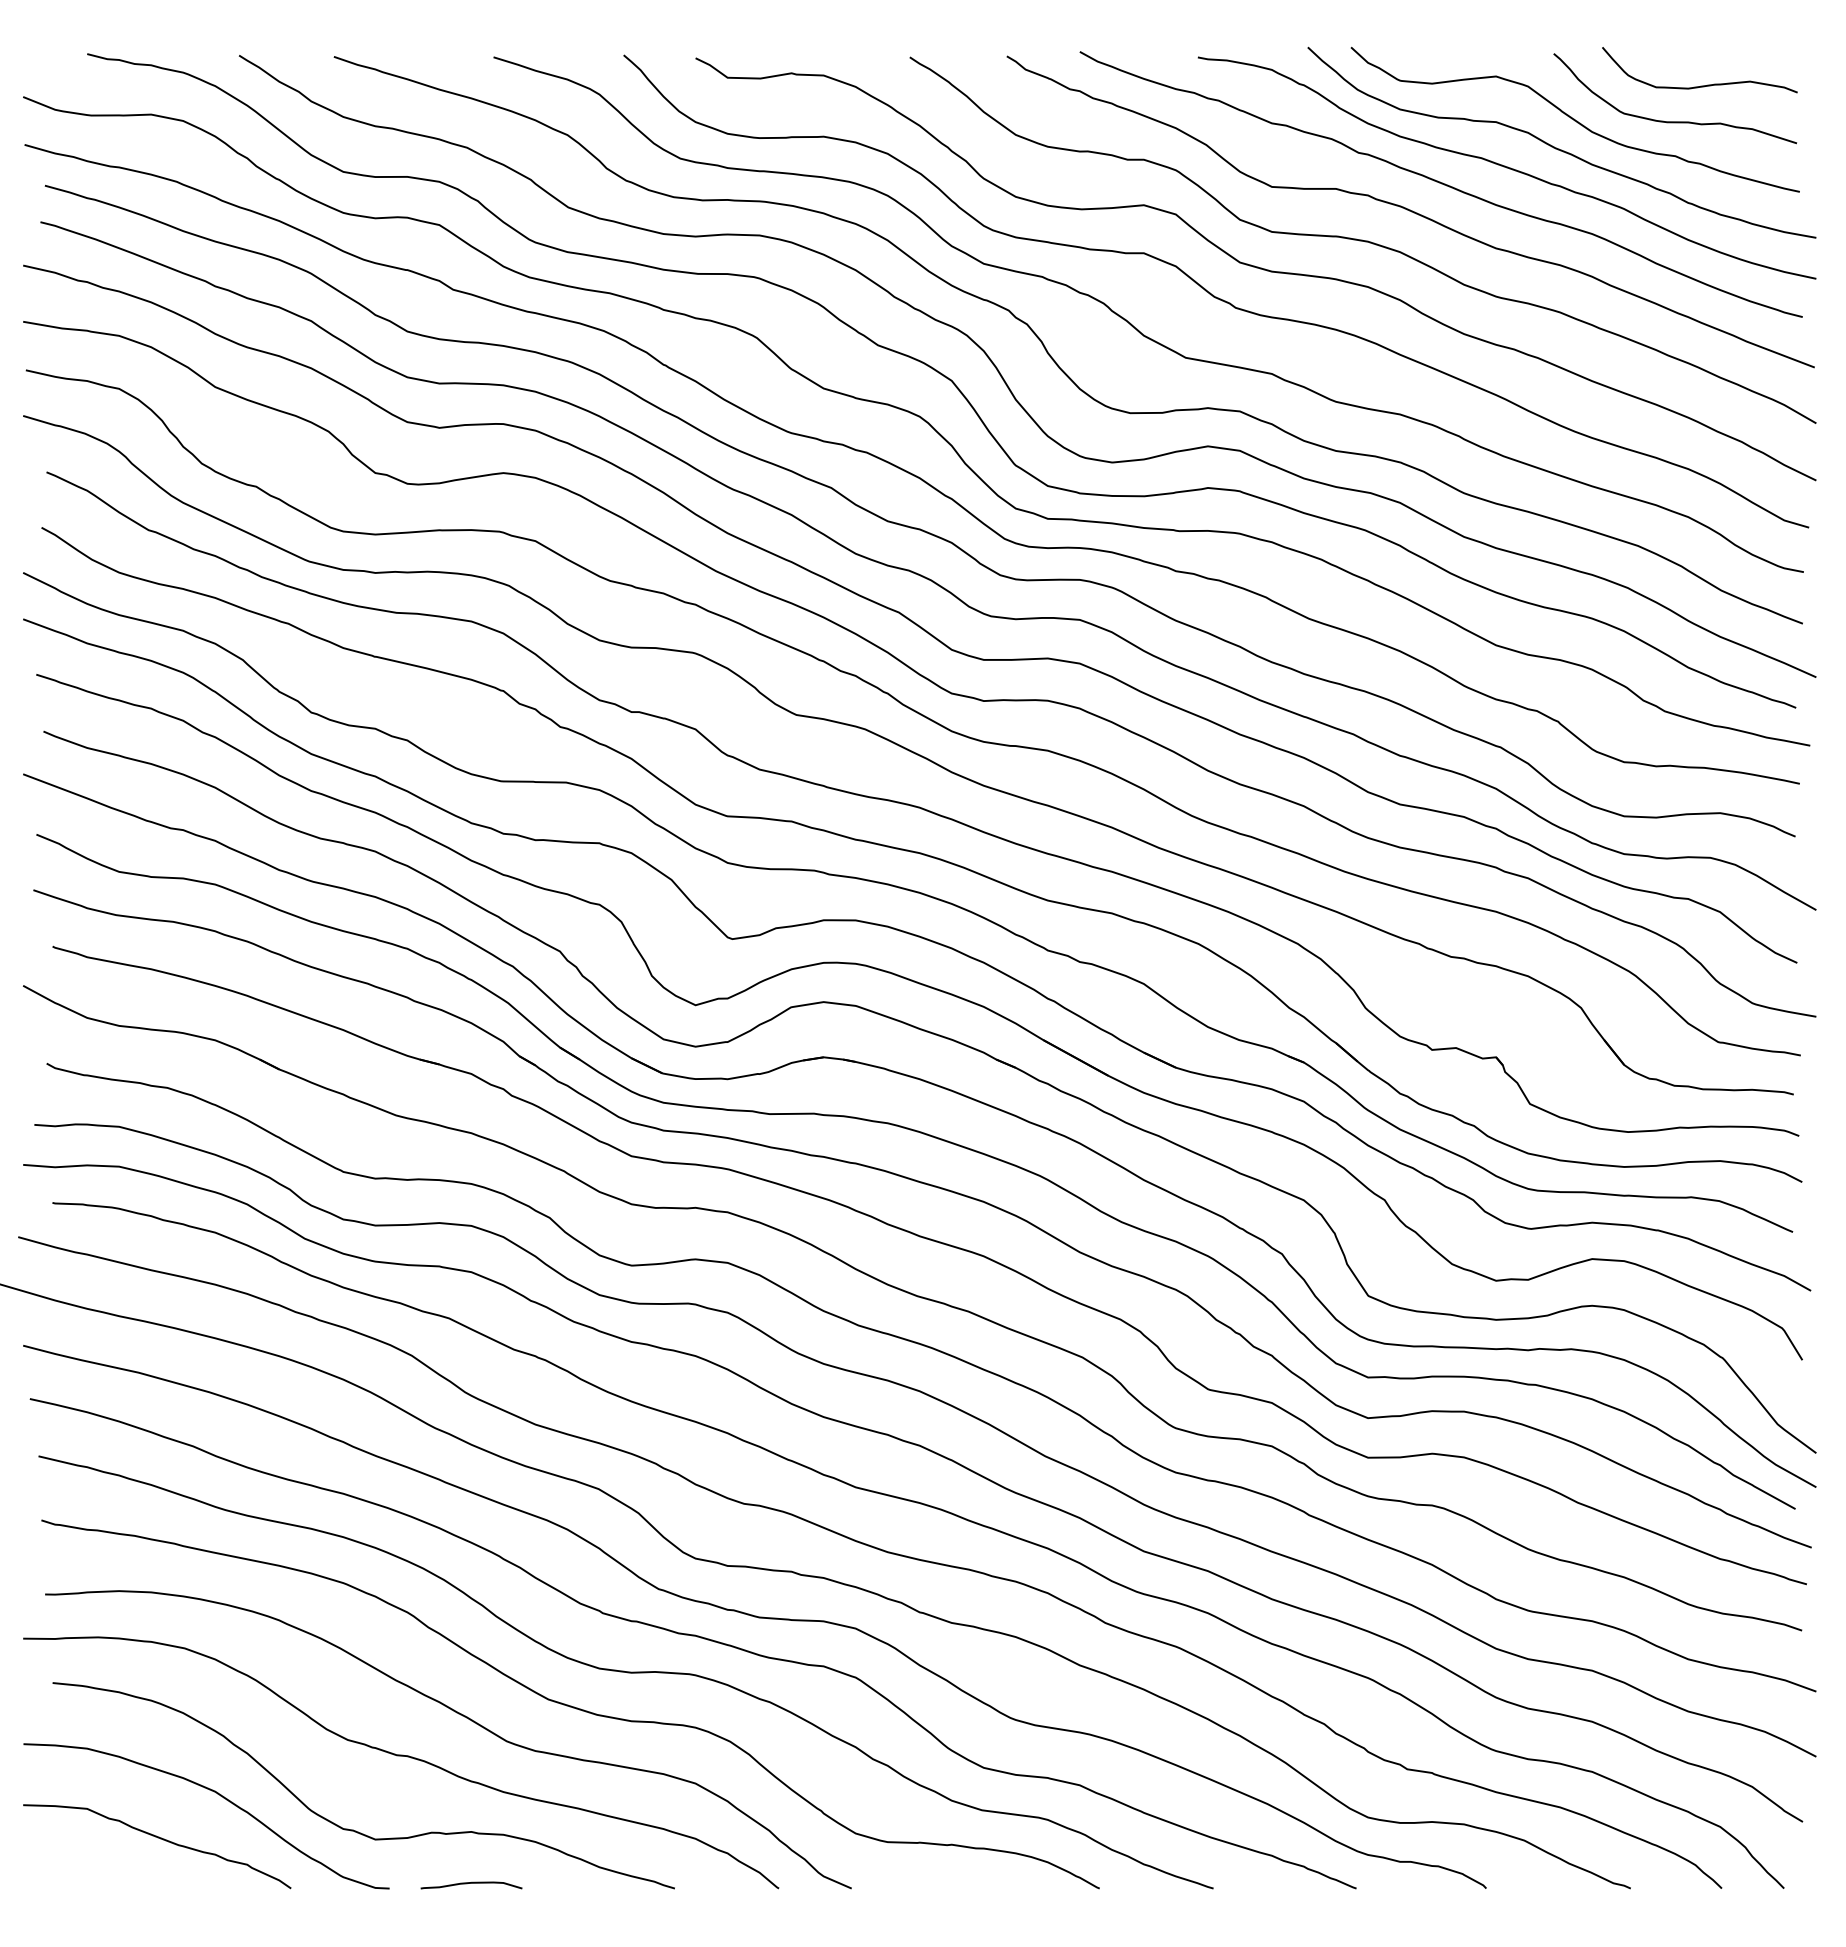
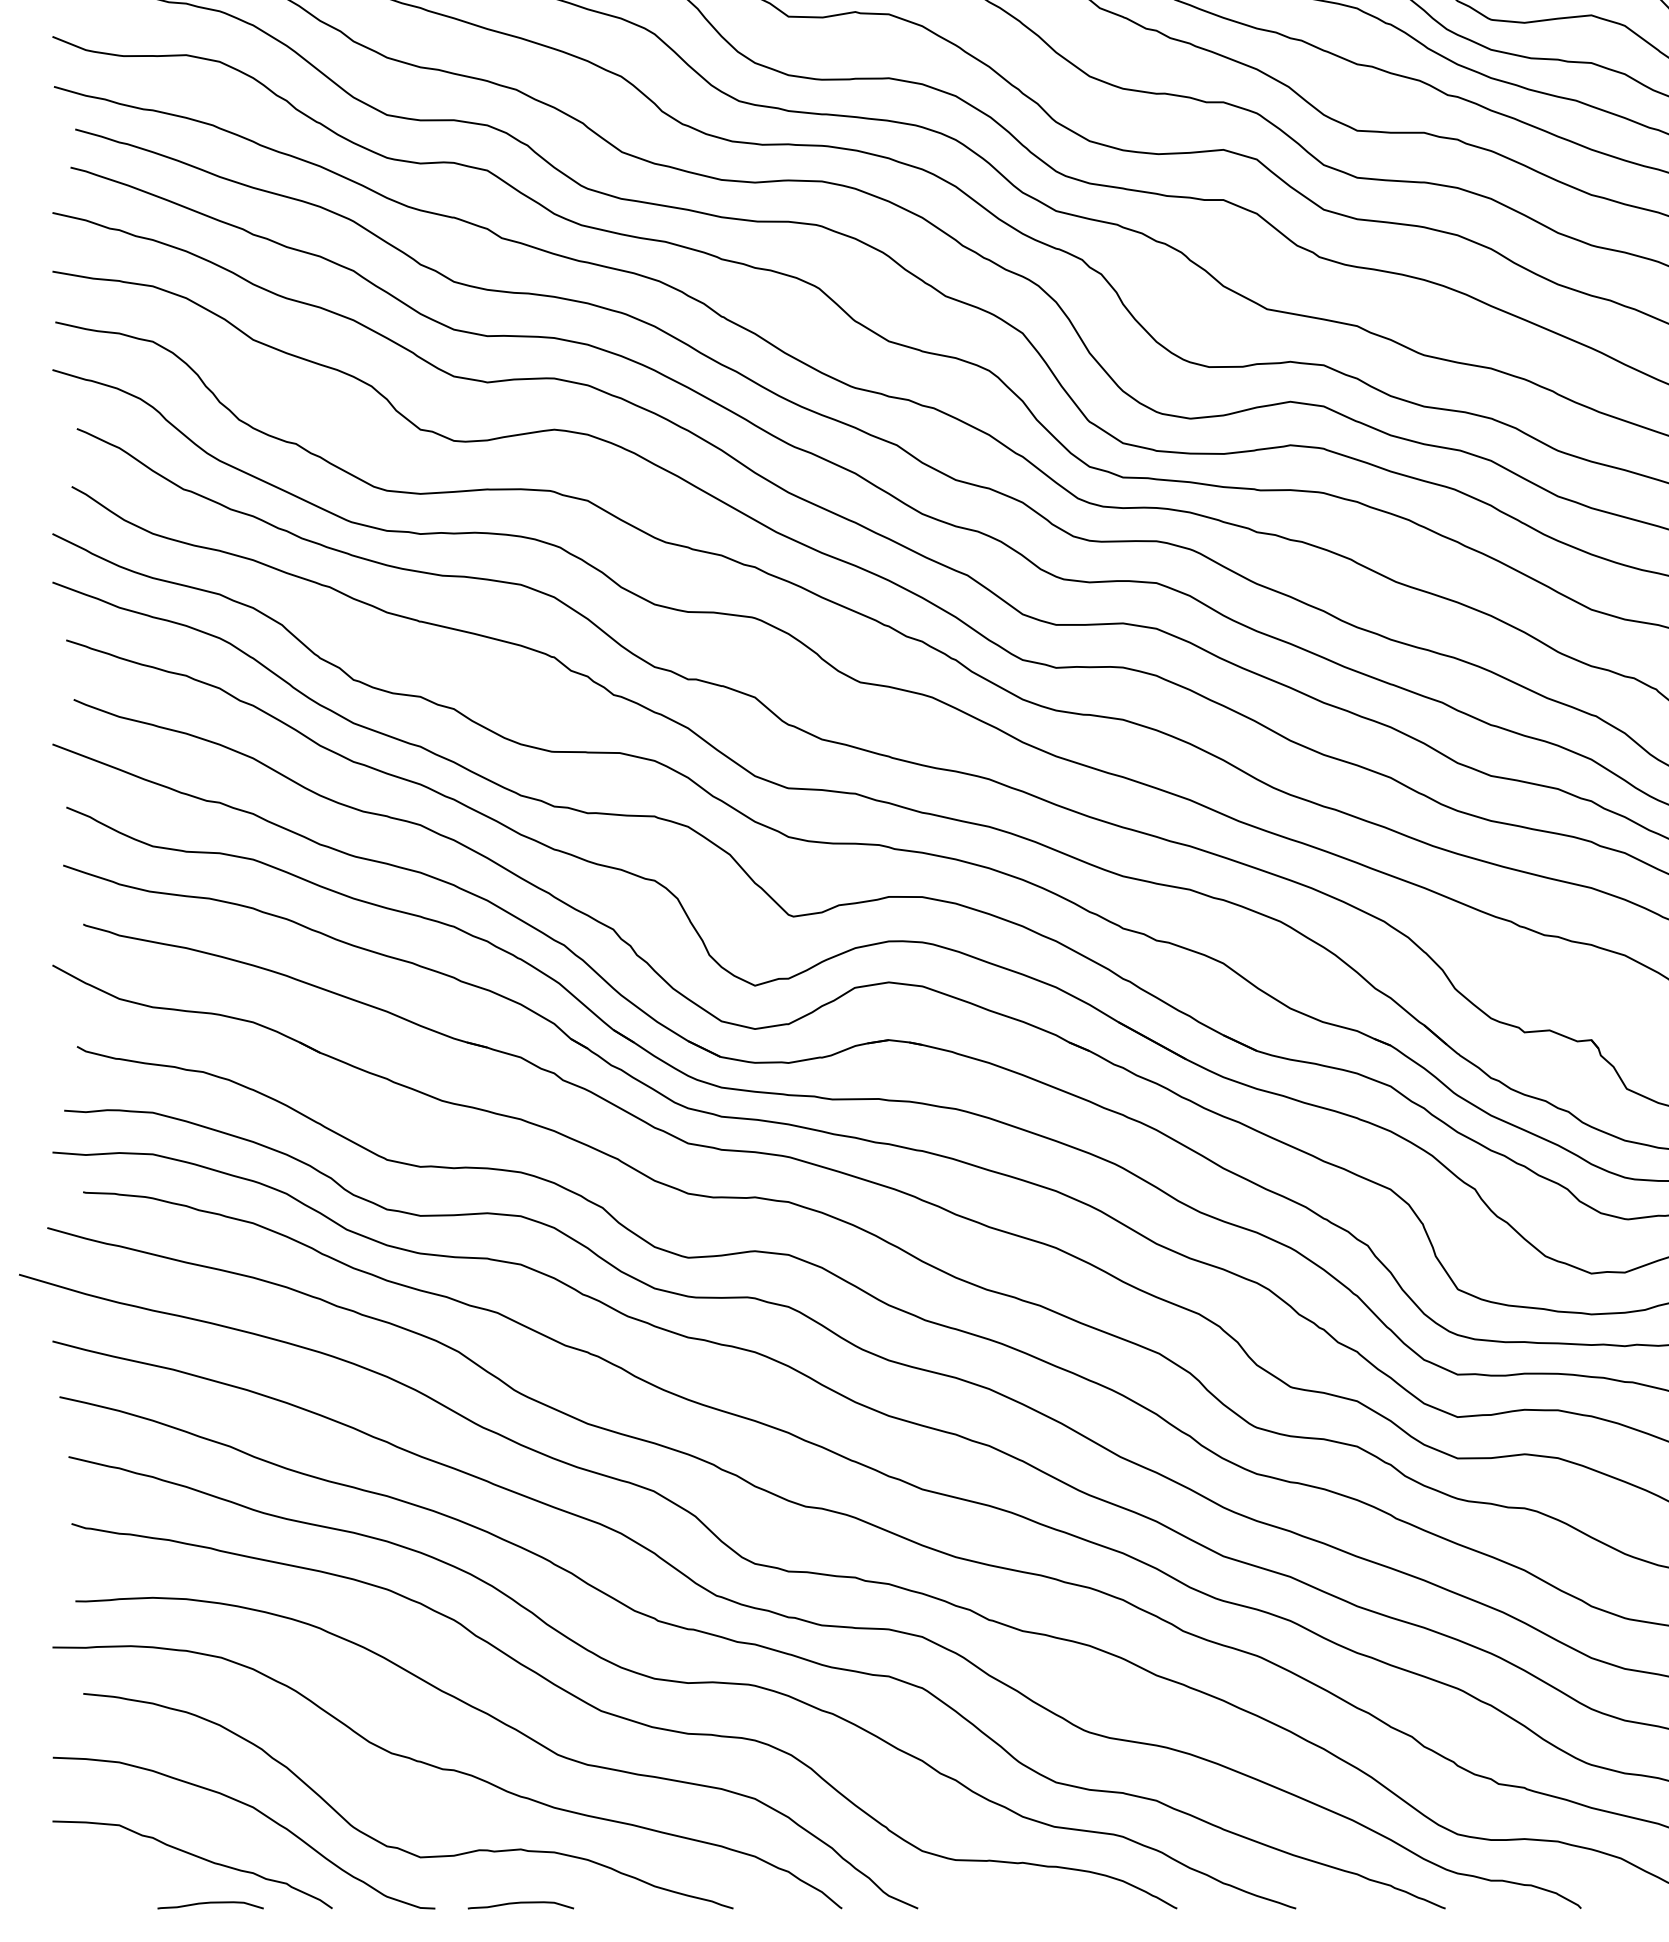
curve: (174, 1883) -> (210, 1903), added

